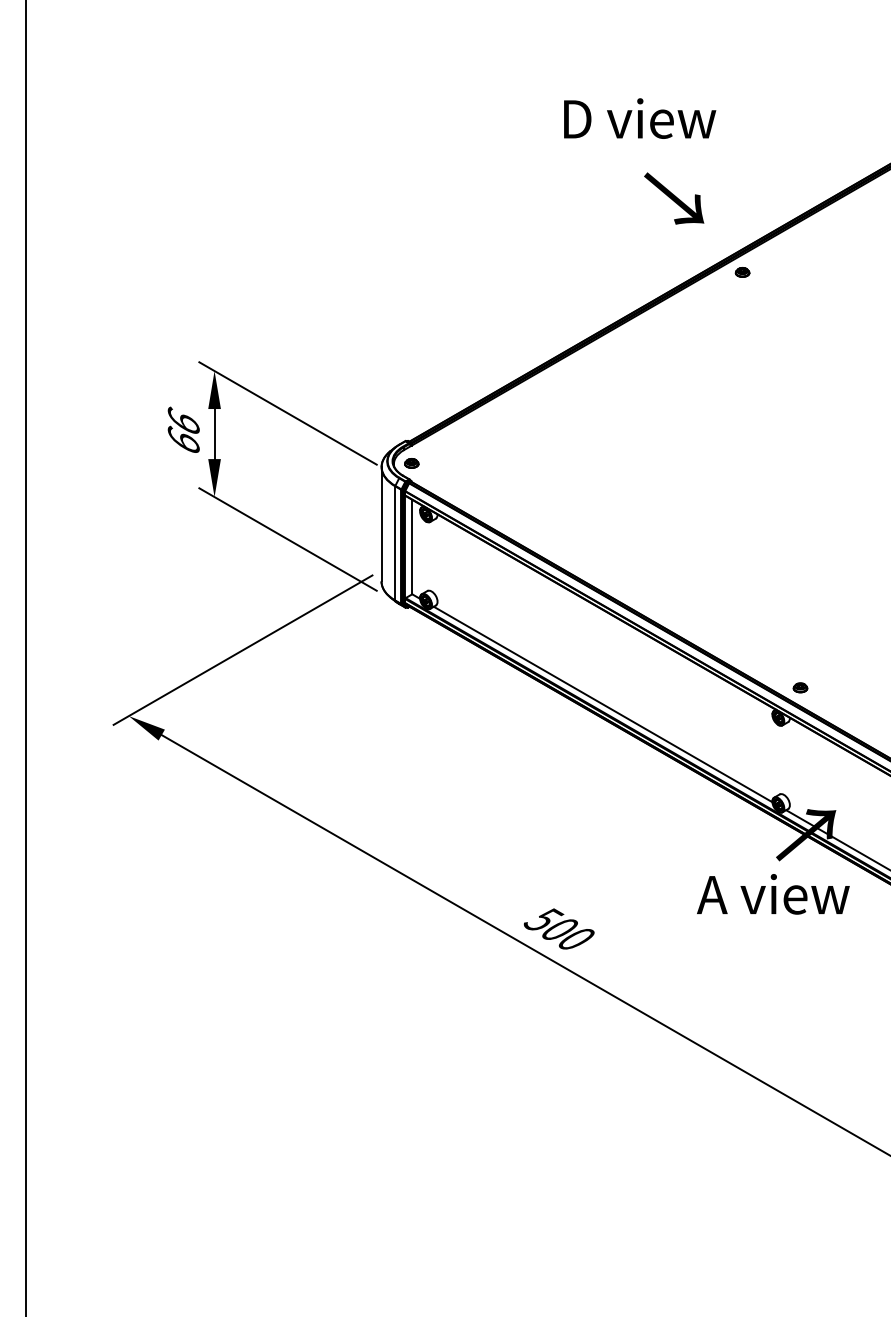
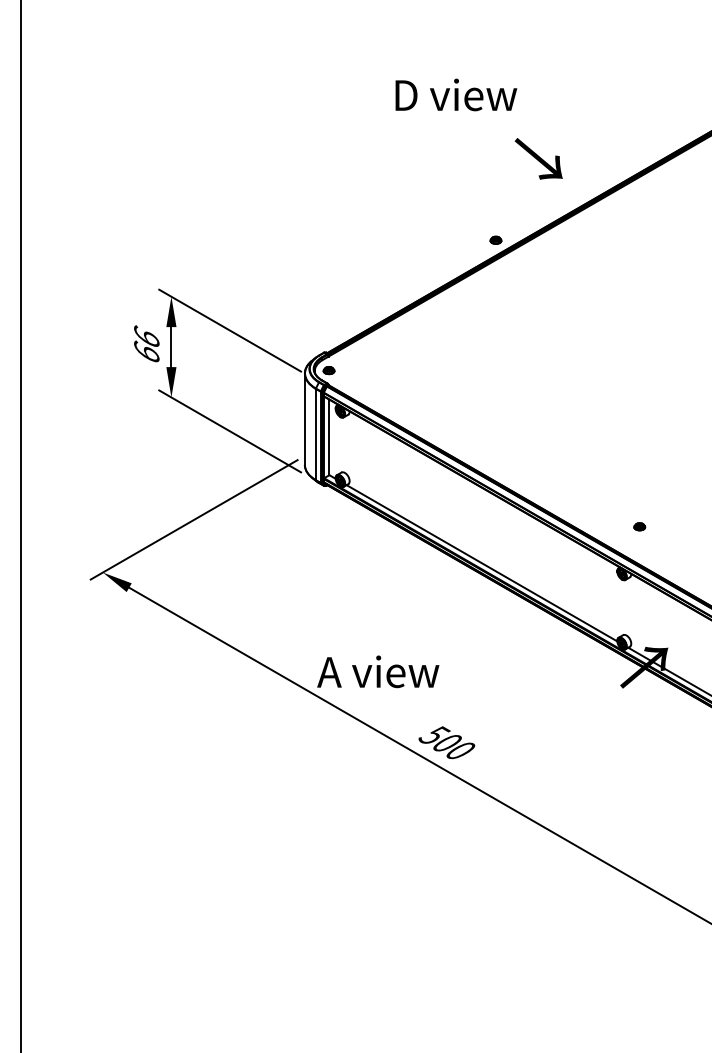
text: (640, 118) -> (456, 94), moved
part: (742, 272) -> (495, 240), moved
part: (800, 687) -> (639, 526), moved
text: (773, 894) -> (378, 671), moved

